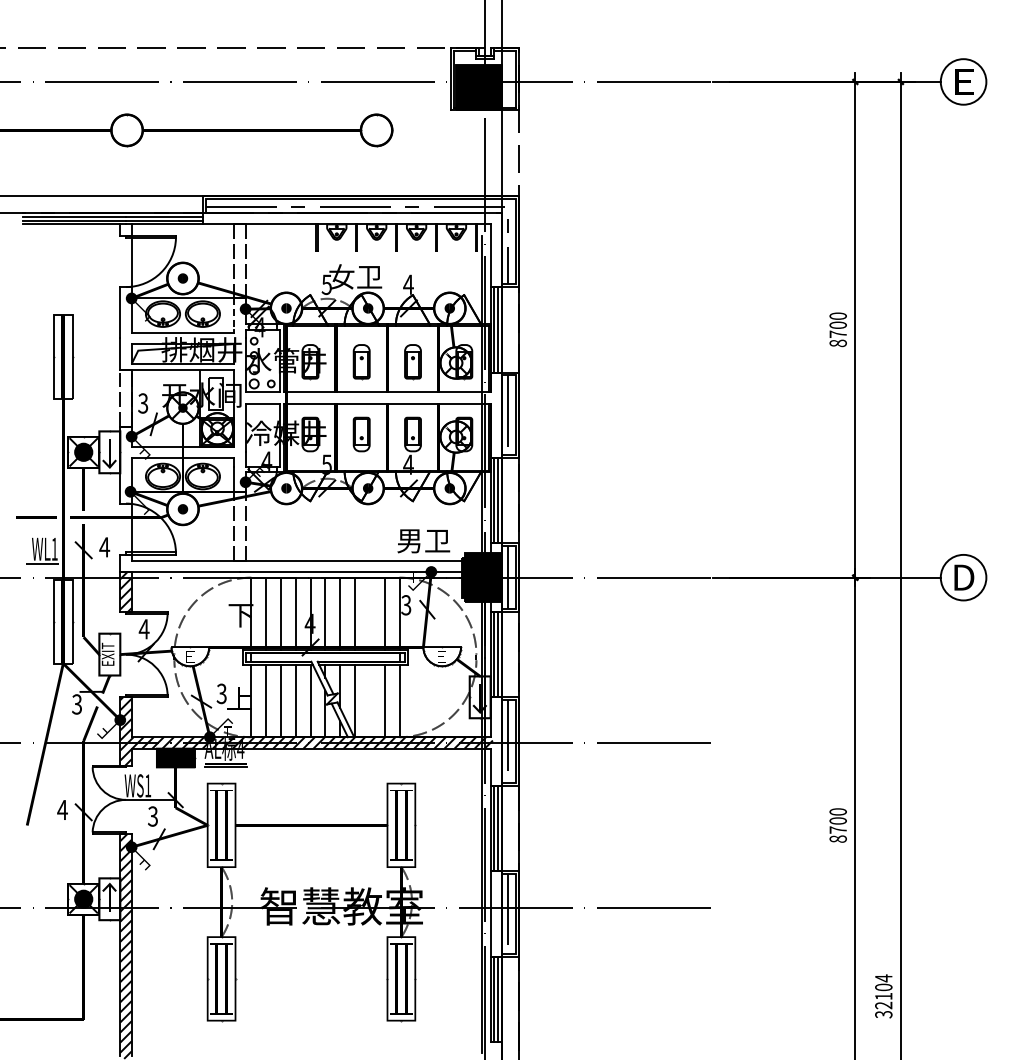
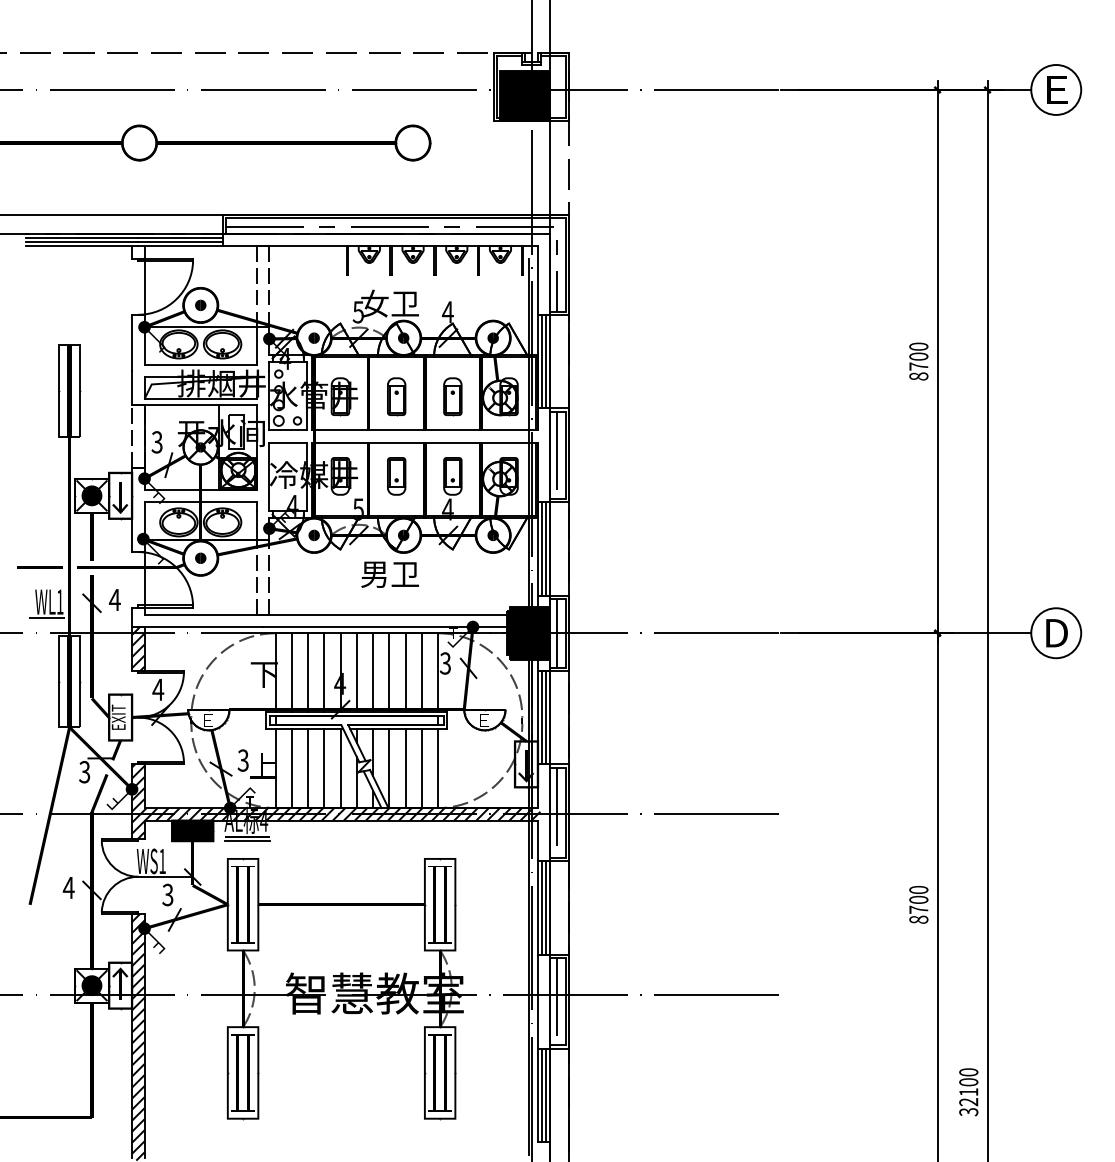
line: (234, 314) -> (257, 344), dashed -> solid
text: (423, 541) -> (389, 574), moved
line: (369, 613) -> (405, 672), added
line: (369, 701) -> (405, 768), added
text: (883, 978) -> (968, 1072), 32104 -> 32100

